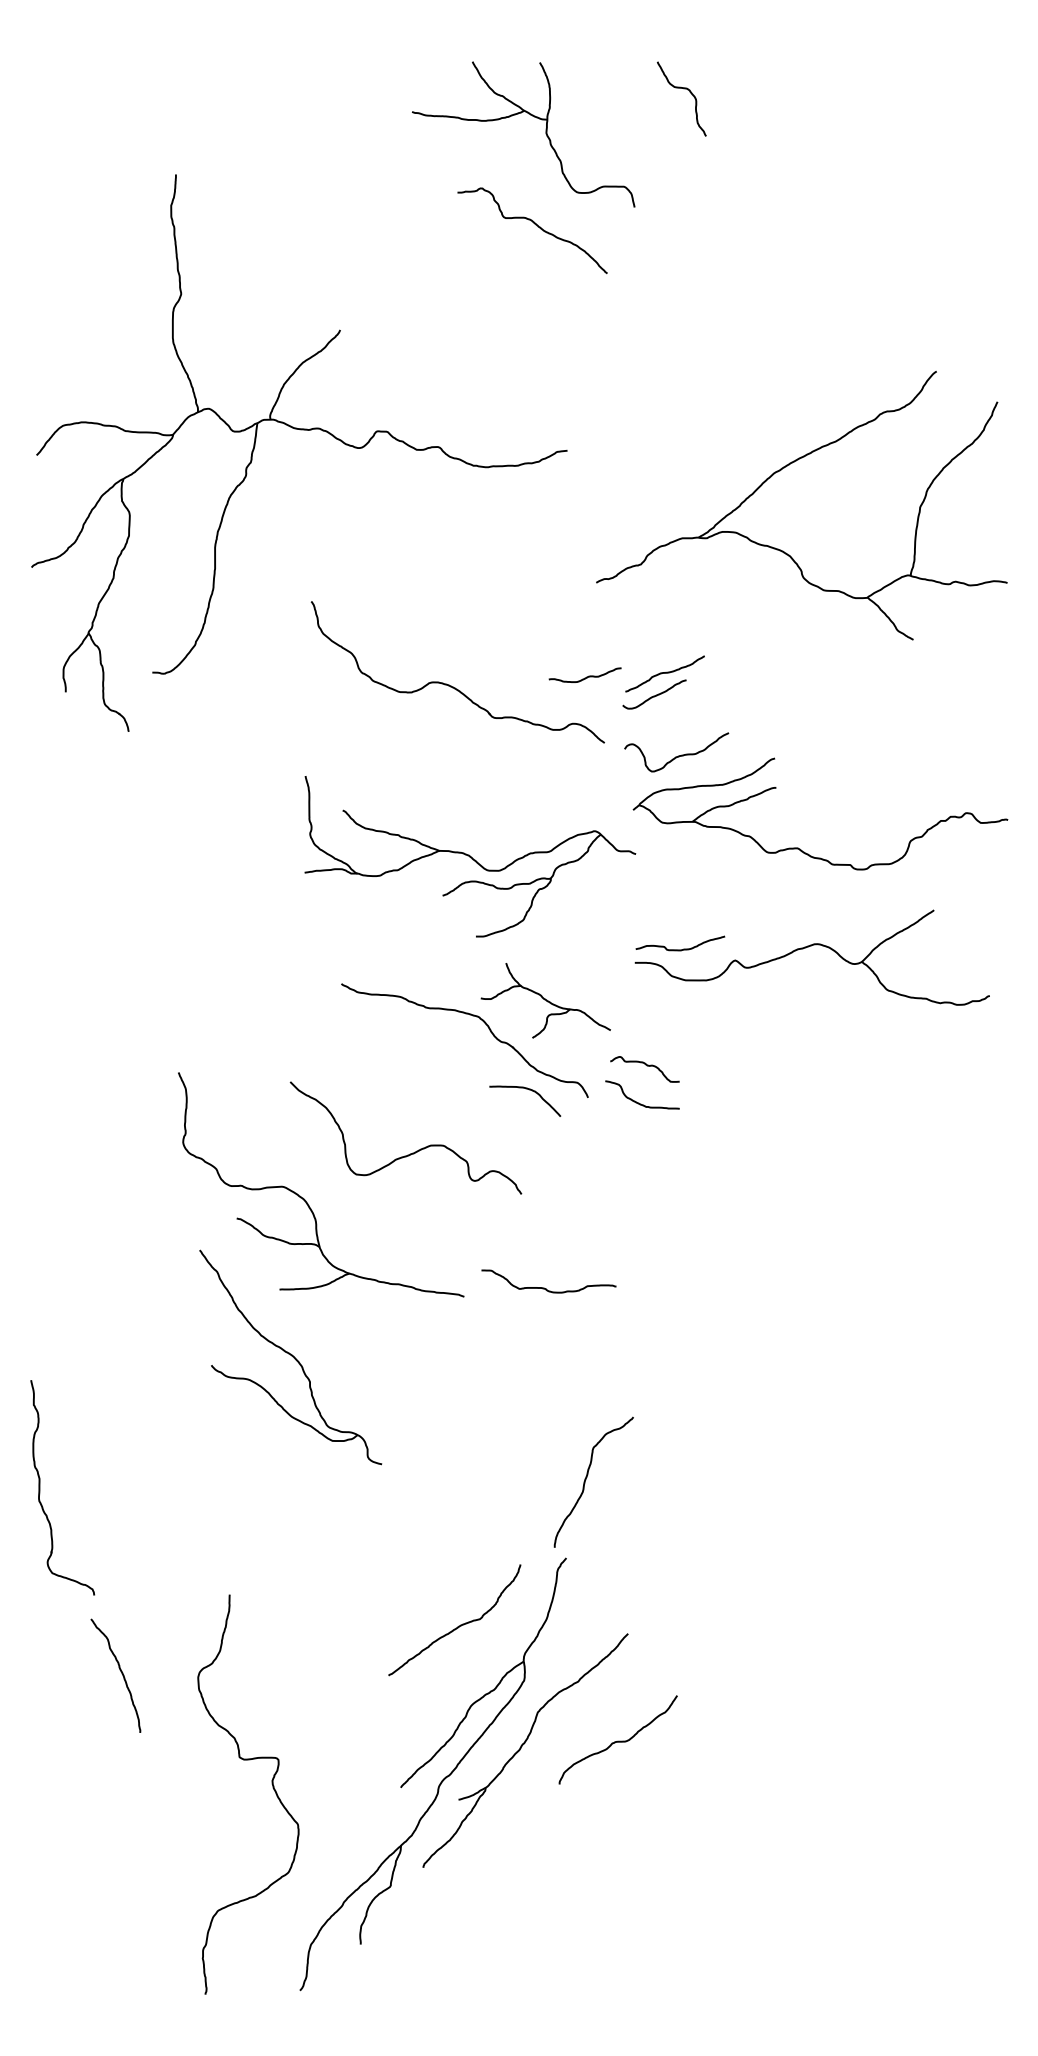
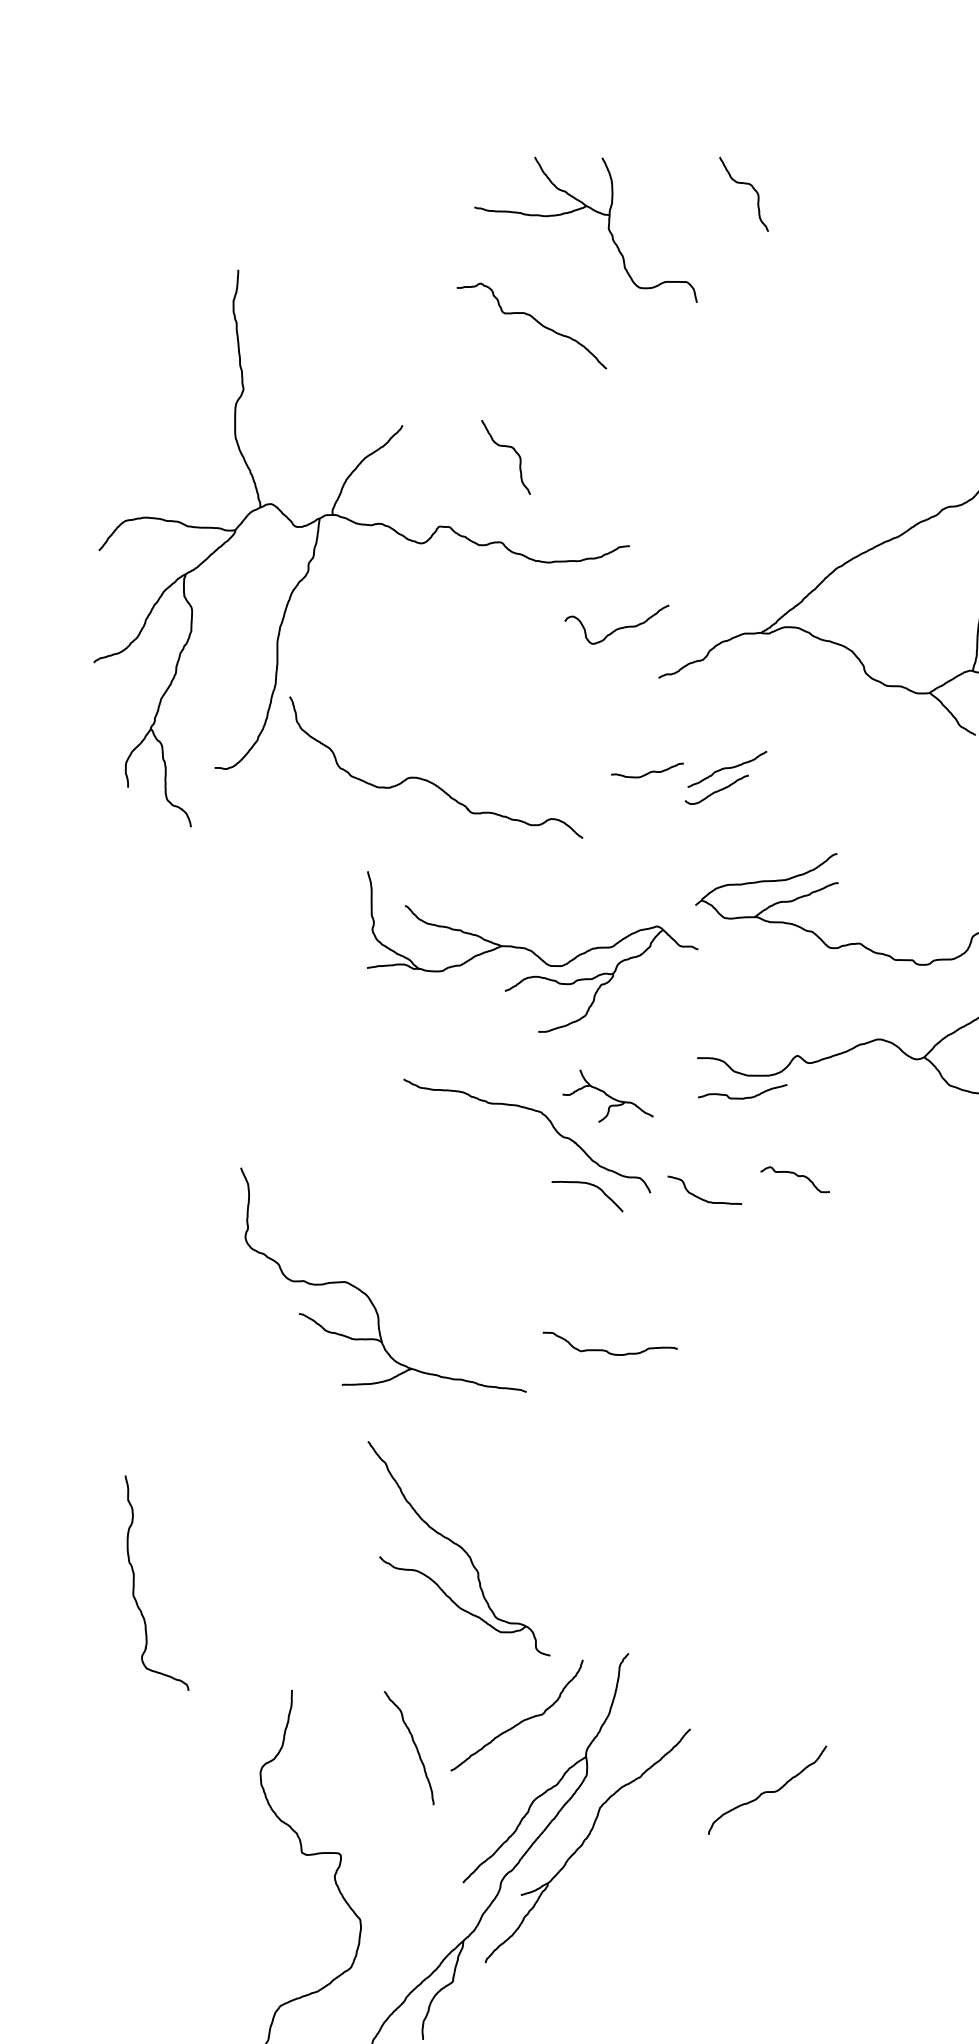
curve: (535, 225) -> (534, 320), moved
curve: (445, 352) -> (507, 447), added
part: (451, 685) -> (429, 780), moved
curve: (678, 755) -> (618, 627), moved
curve: (683, 948) -> (745, 1096), moved
part: (545, 1000) -> (607, 1095), size x0.7
curve: (645, 1065) -> (795, 1175), moved
curve: (412, 1152) -> (474, 1247), removed
curve: (544, 1287) -> (605, 1349), moved
part: (290, 1357) -> (458, 1548), moved
curve: (587, 1477) -> (649, 1572), removed
part: (40, 1487) -> (134, 1582), moved
curve: (121, 1673) -> (414, 1745), moved
curve: (617, 1740) -> (766, 1790), moved

